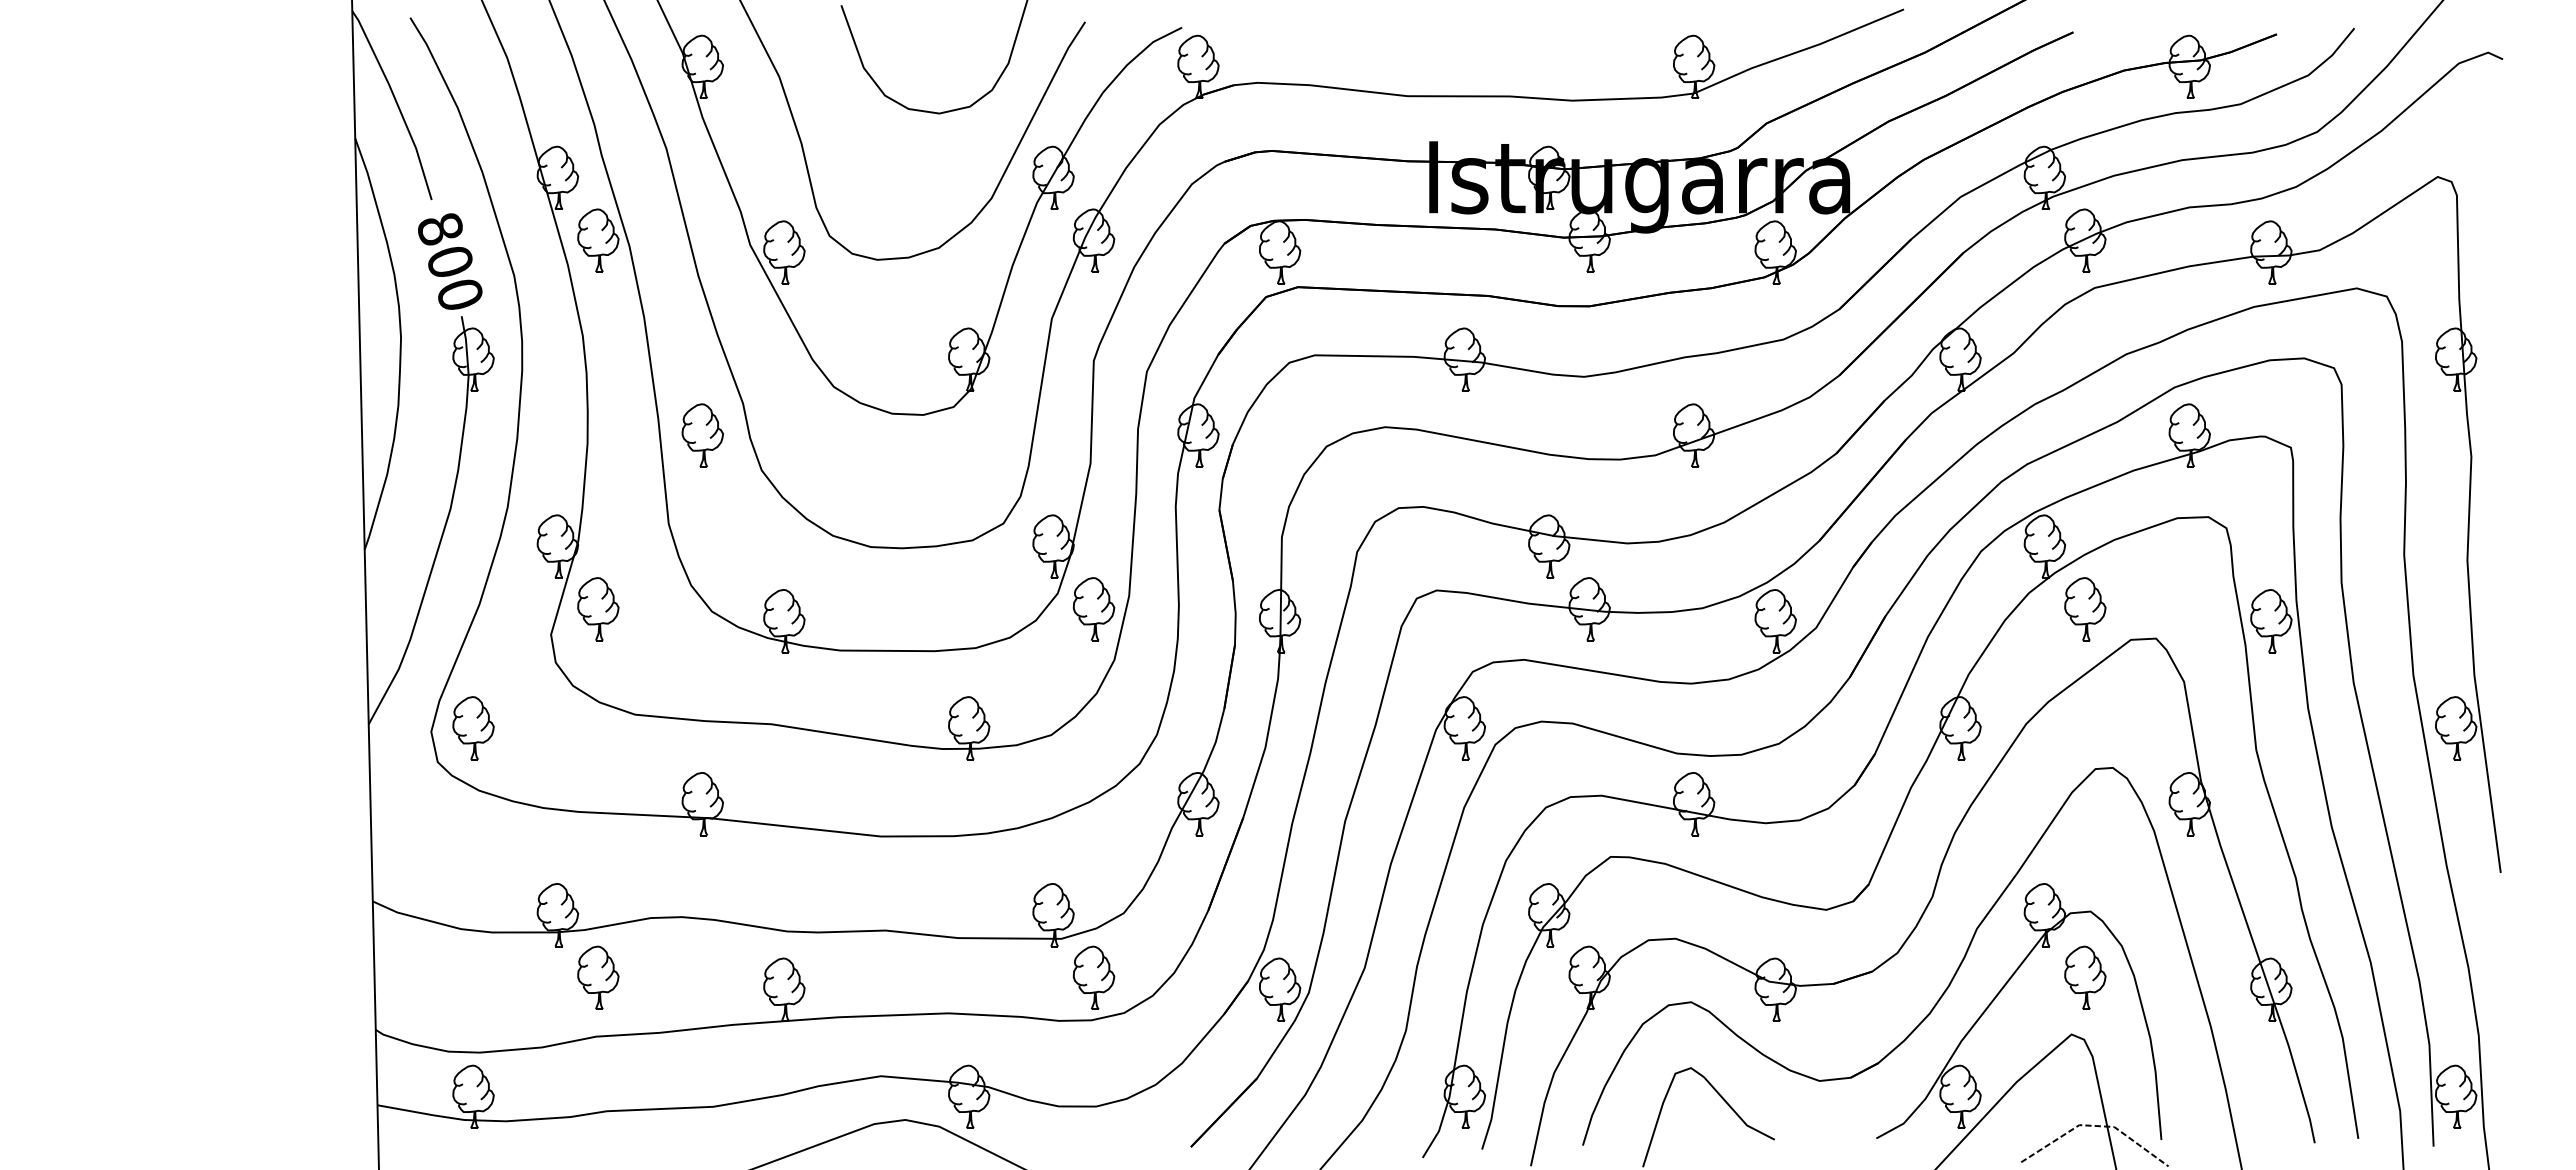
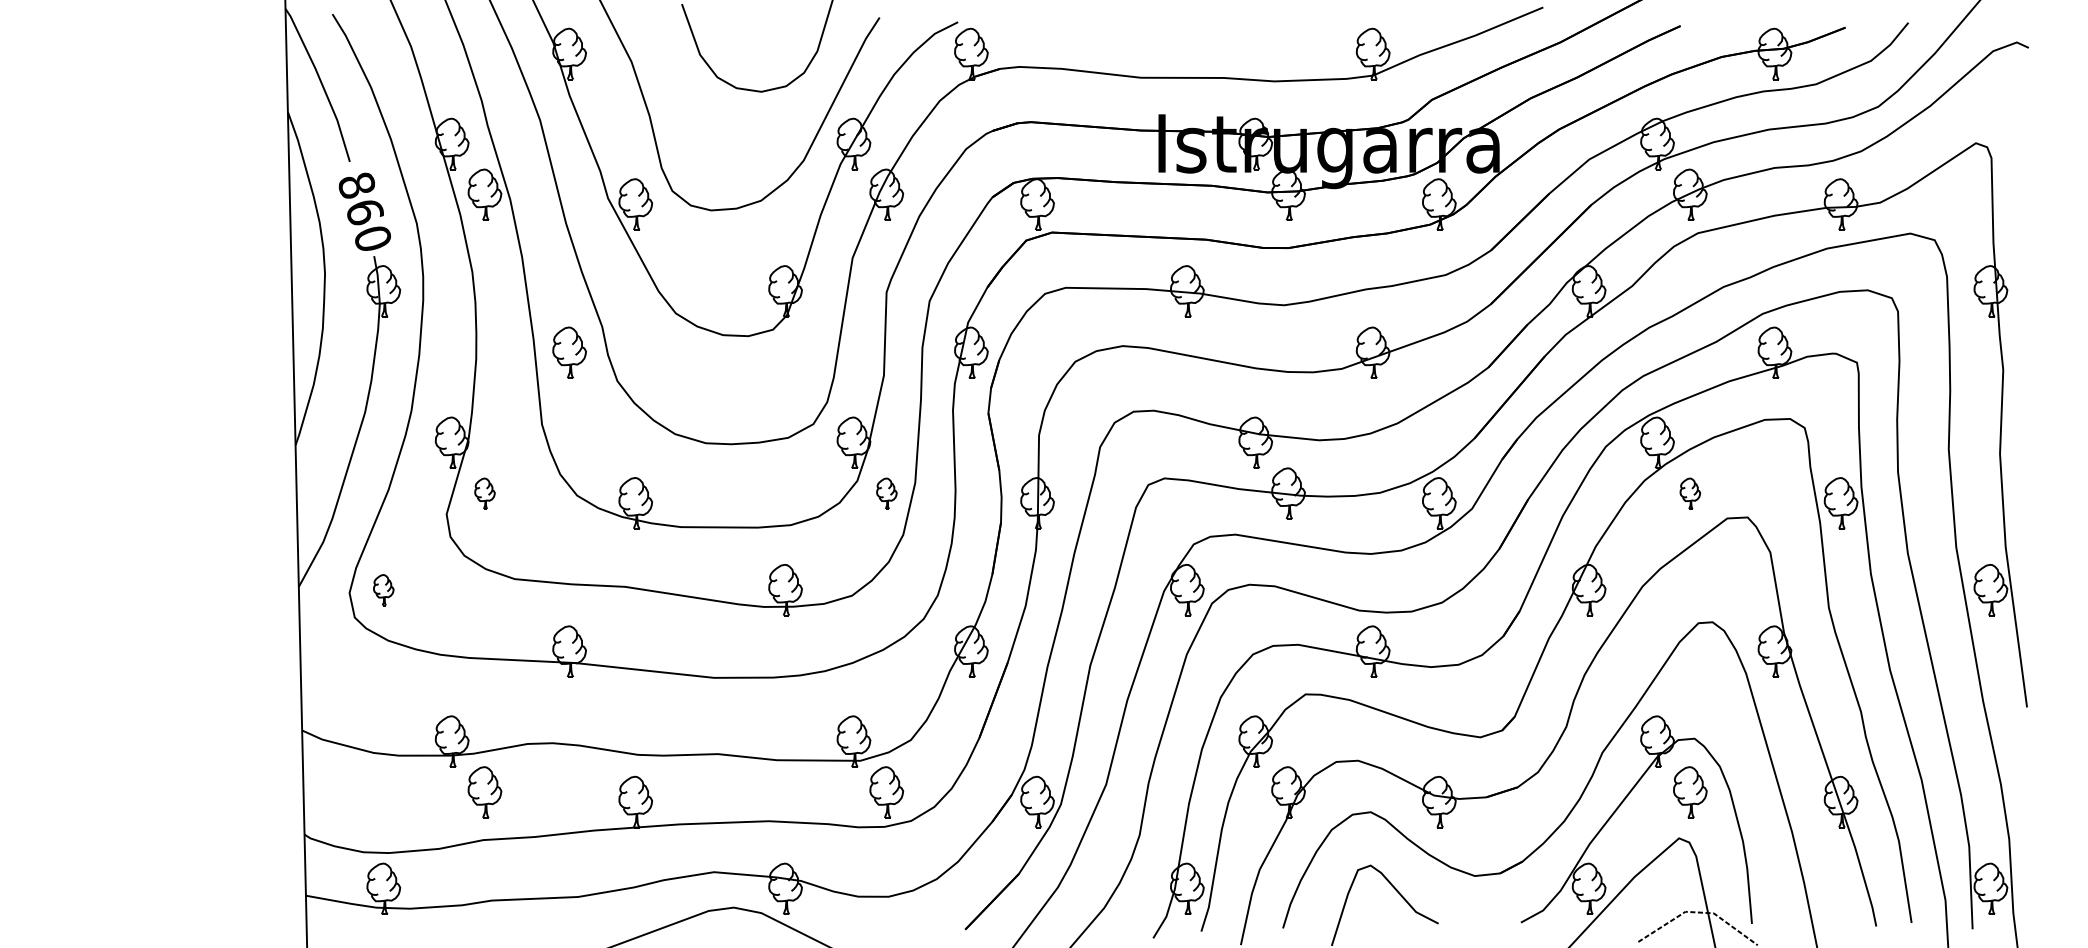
text: (450, 262) -> (365, 212), 800 -> 860
part: (598, 609) -> (485, 493), size x0.6
part: (1094, 609) -> (887, 493), size x0.6
part: (2085, 609) -> (1690, 493), size x0.6
part: (473, 728) -> (383, 590), size x0.6

